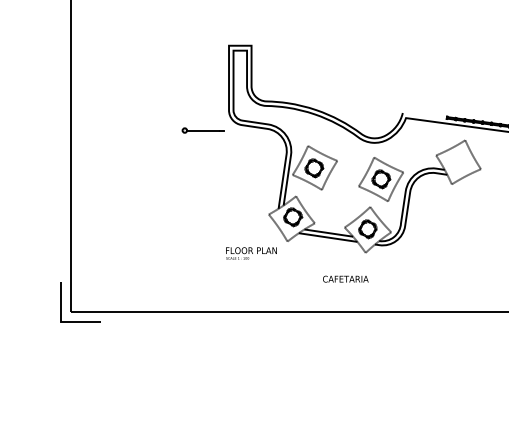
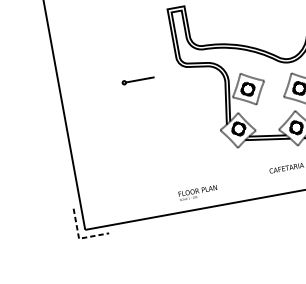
part: (202, 130) -> (137, 80), moved
text: (251, 253) -> (198, 193), moved
line: (60, 321) -> (78, 238), solid -> dashed

